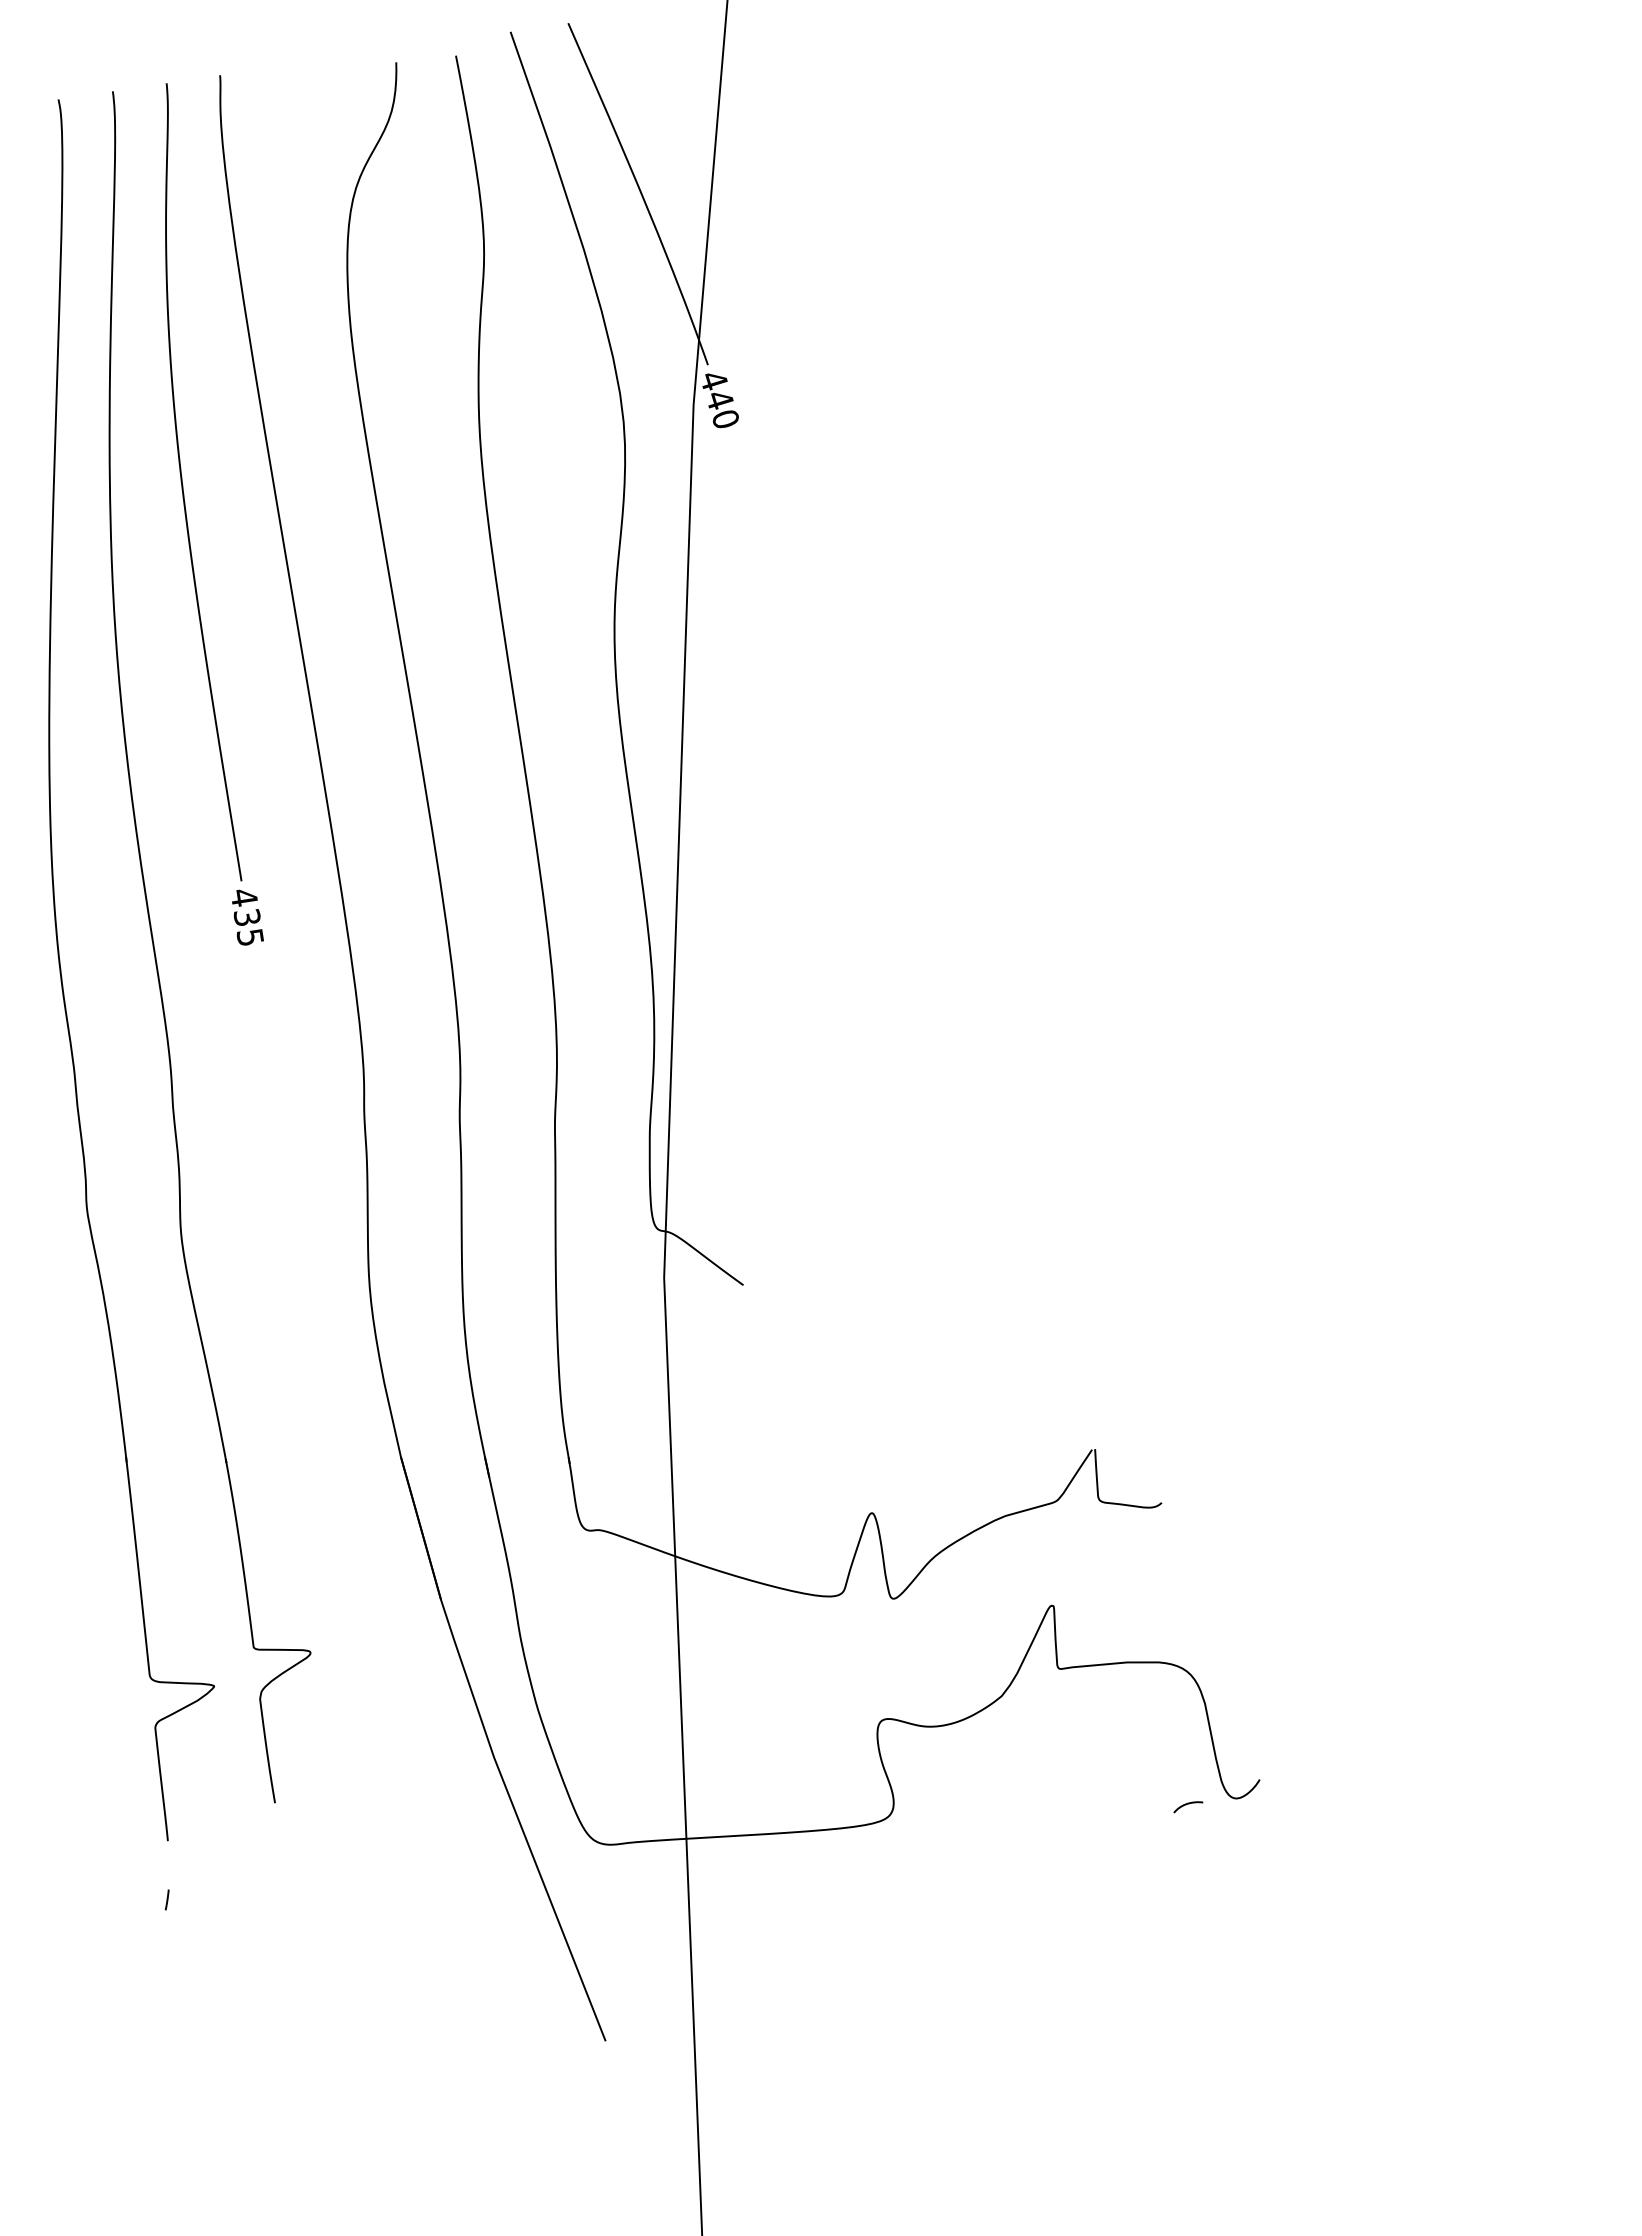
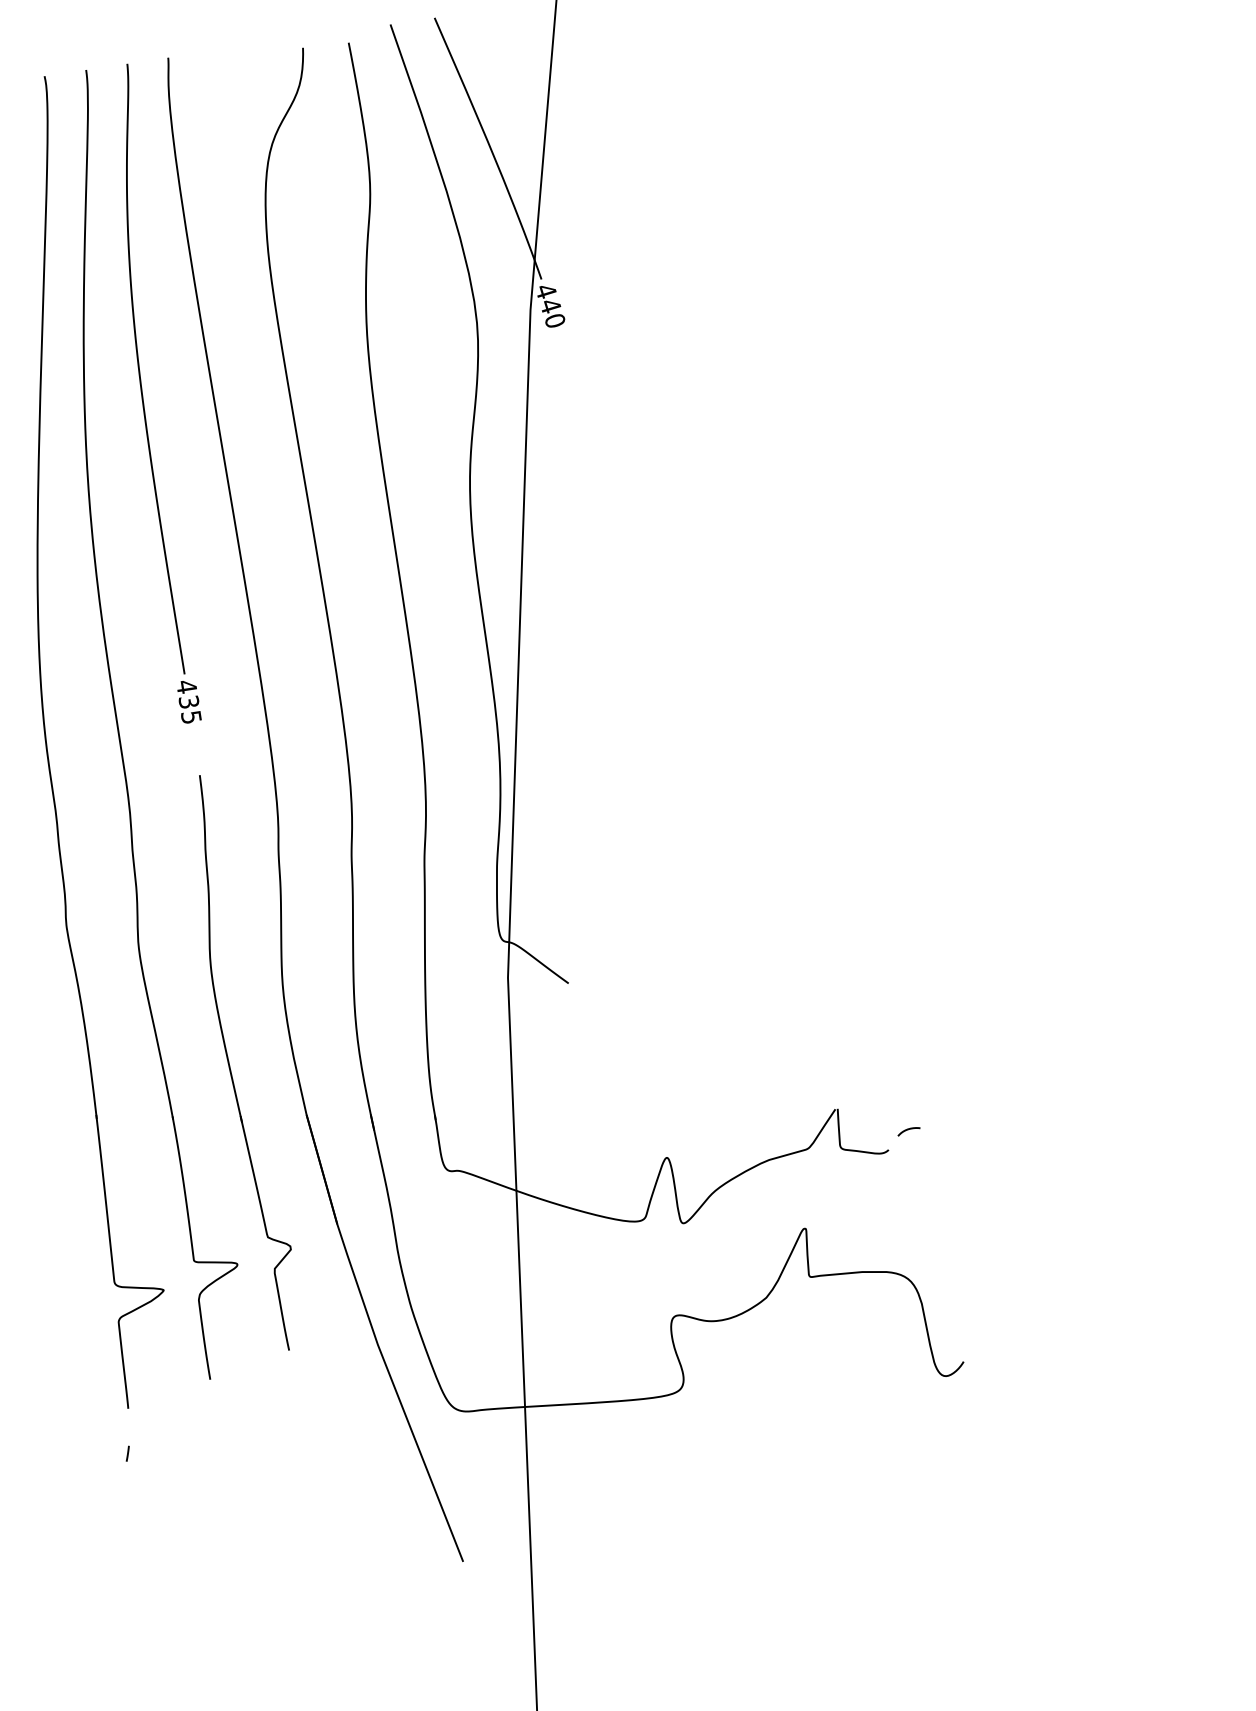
part: (301, 1394) -> (230, 1067), added
curve: (1186, 1805) -> (907, 1130), moved

